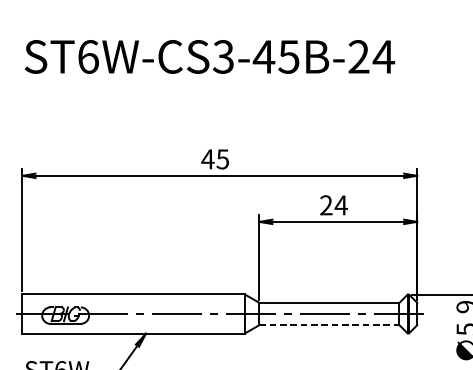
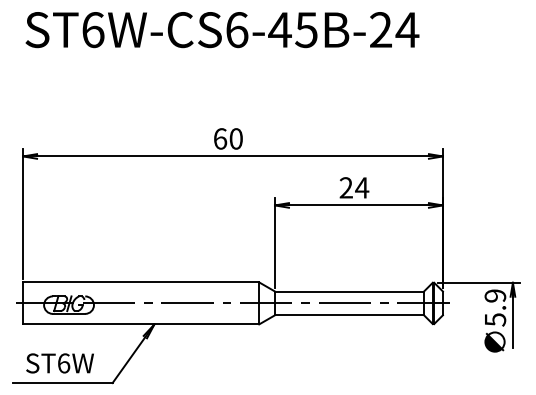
text: (223, 57) -> (236, 30), ST6W-CS3-45B-24 -> ST6W-CS6-45B-24
text: (214, 158) -> (227, 138), 45 -> 60
line: (329, 325) -> (349, 315), dashed -> solid

